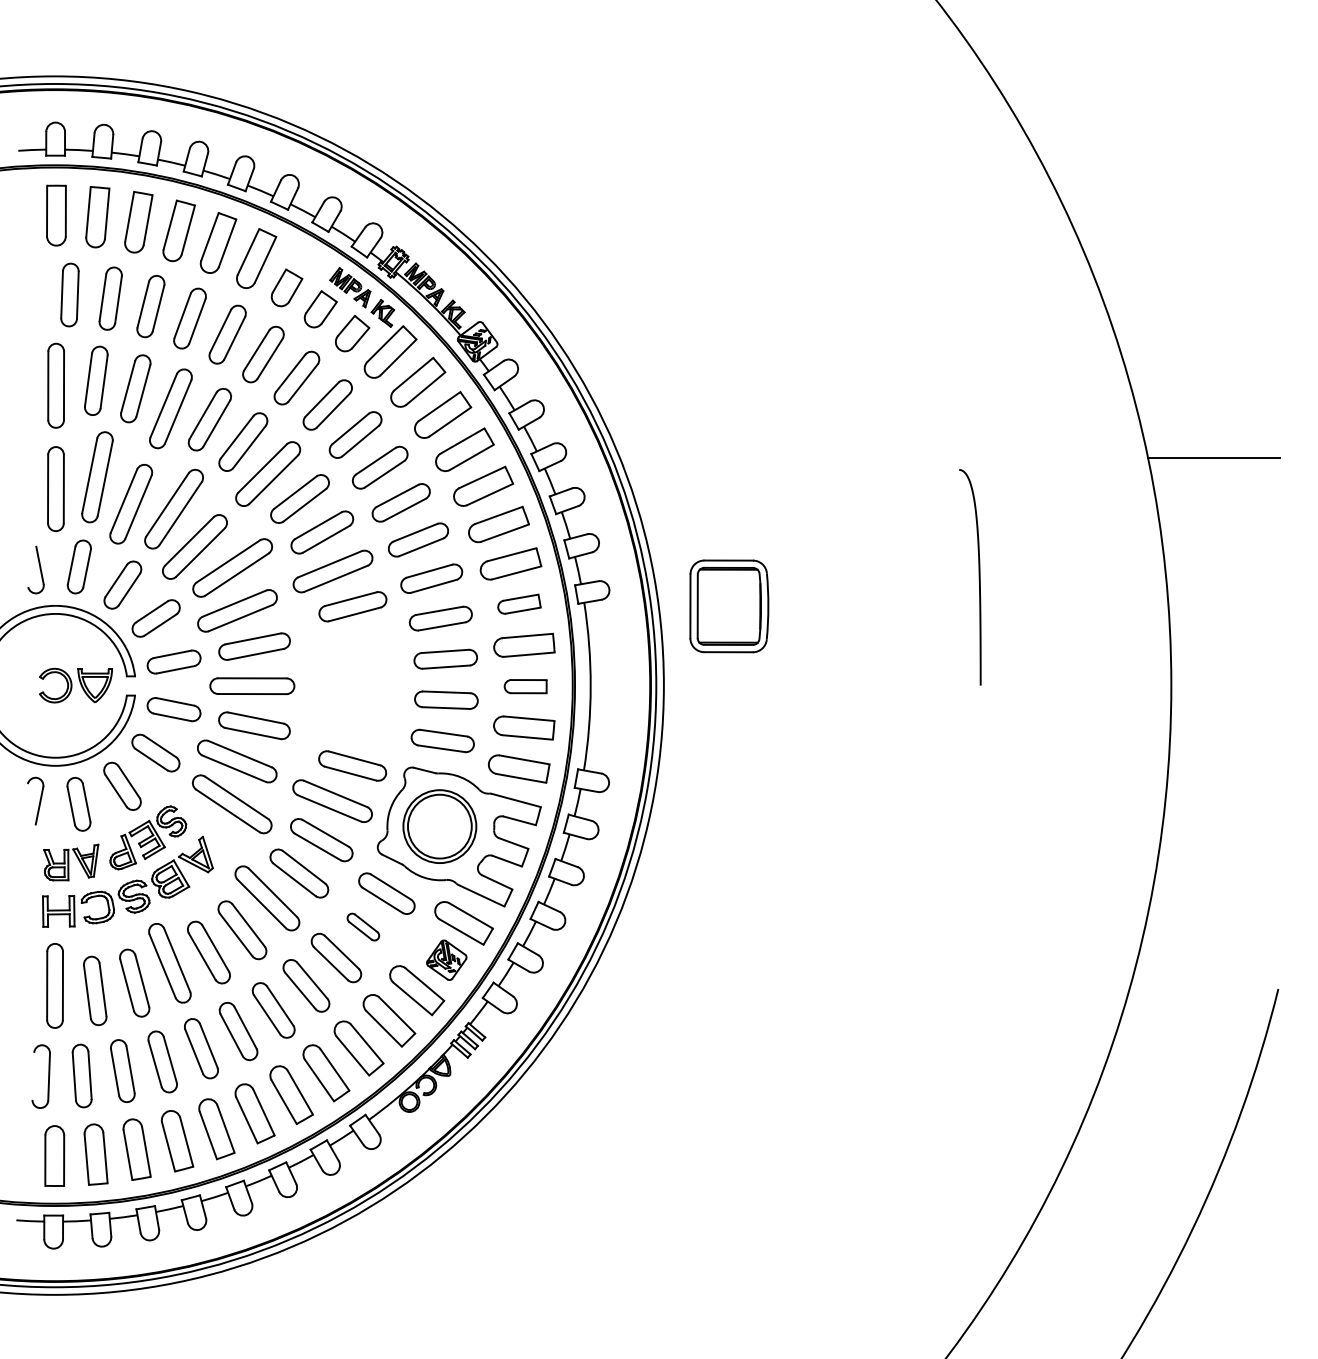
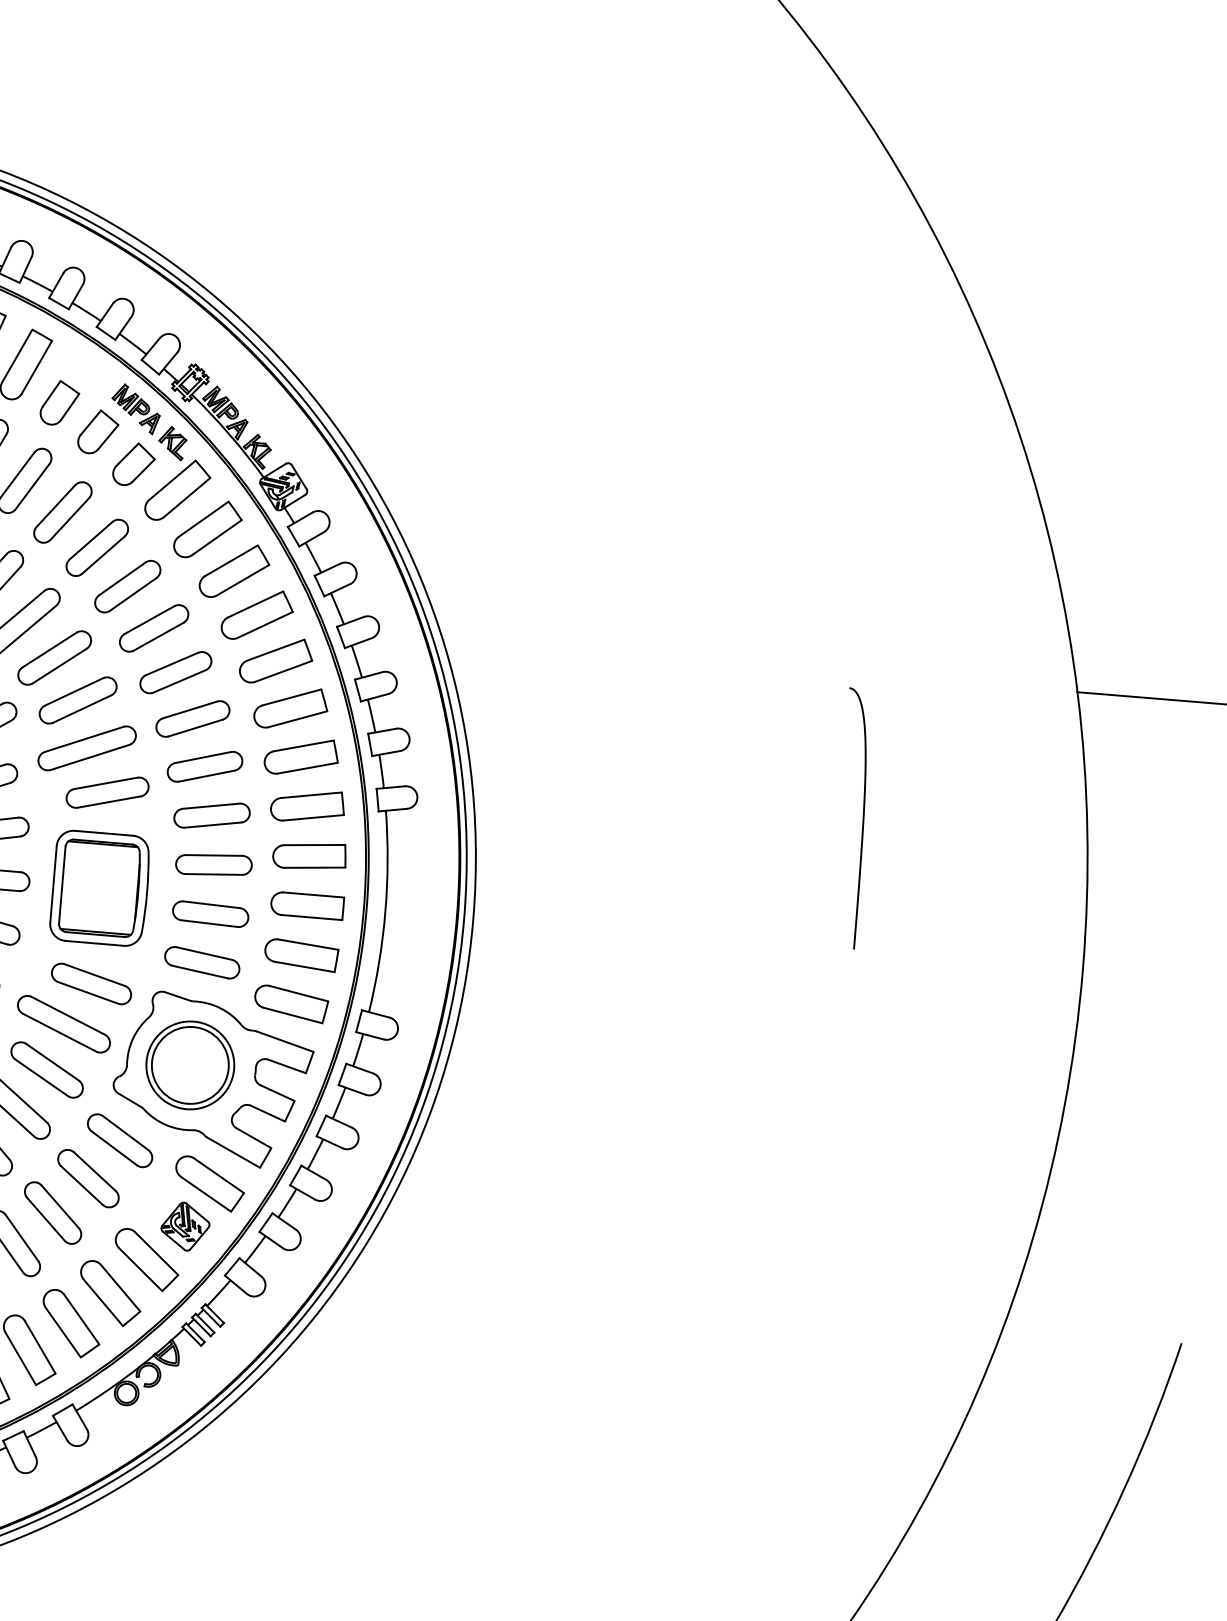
part: (519, 603) -> (308, 805), size x1.43
part: (729, 606) -> (100, 888), moved
part: (525, 686) -> (307, 905), size x1.43
part: (363, 926) -> (88, 1177), size x1.67

